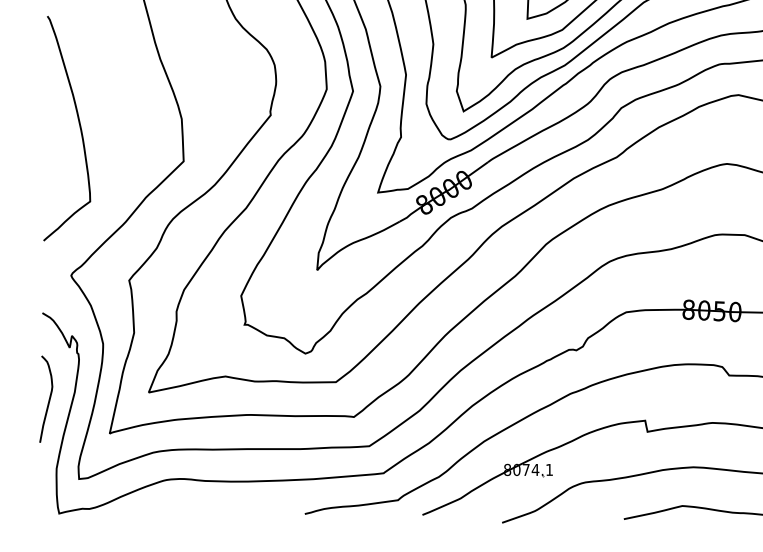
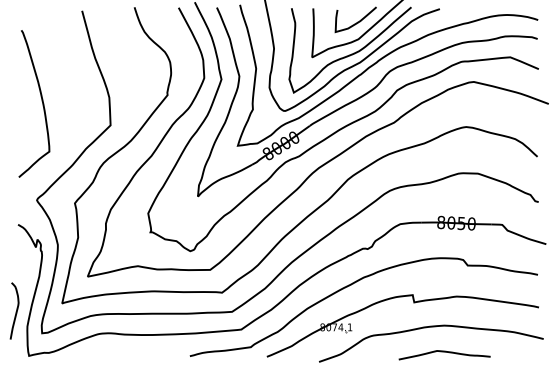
curve: (47, 399) -> (15, 311), moved

